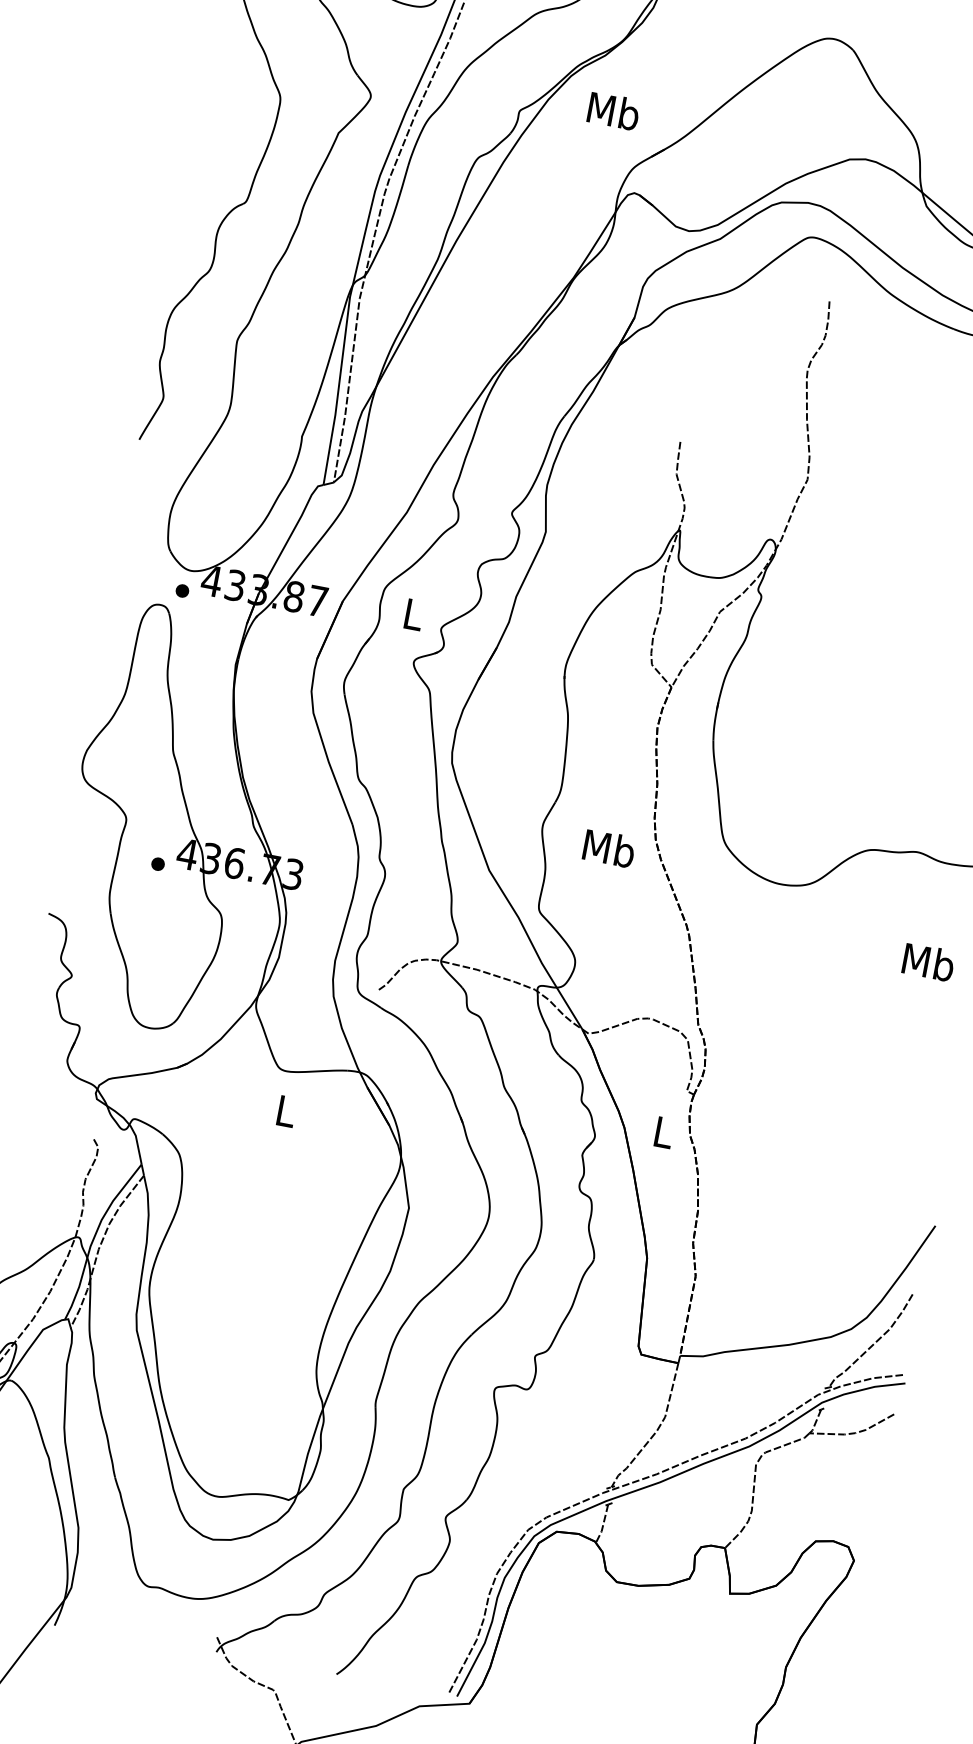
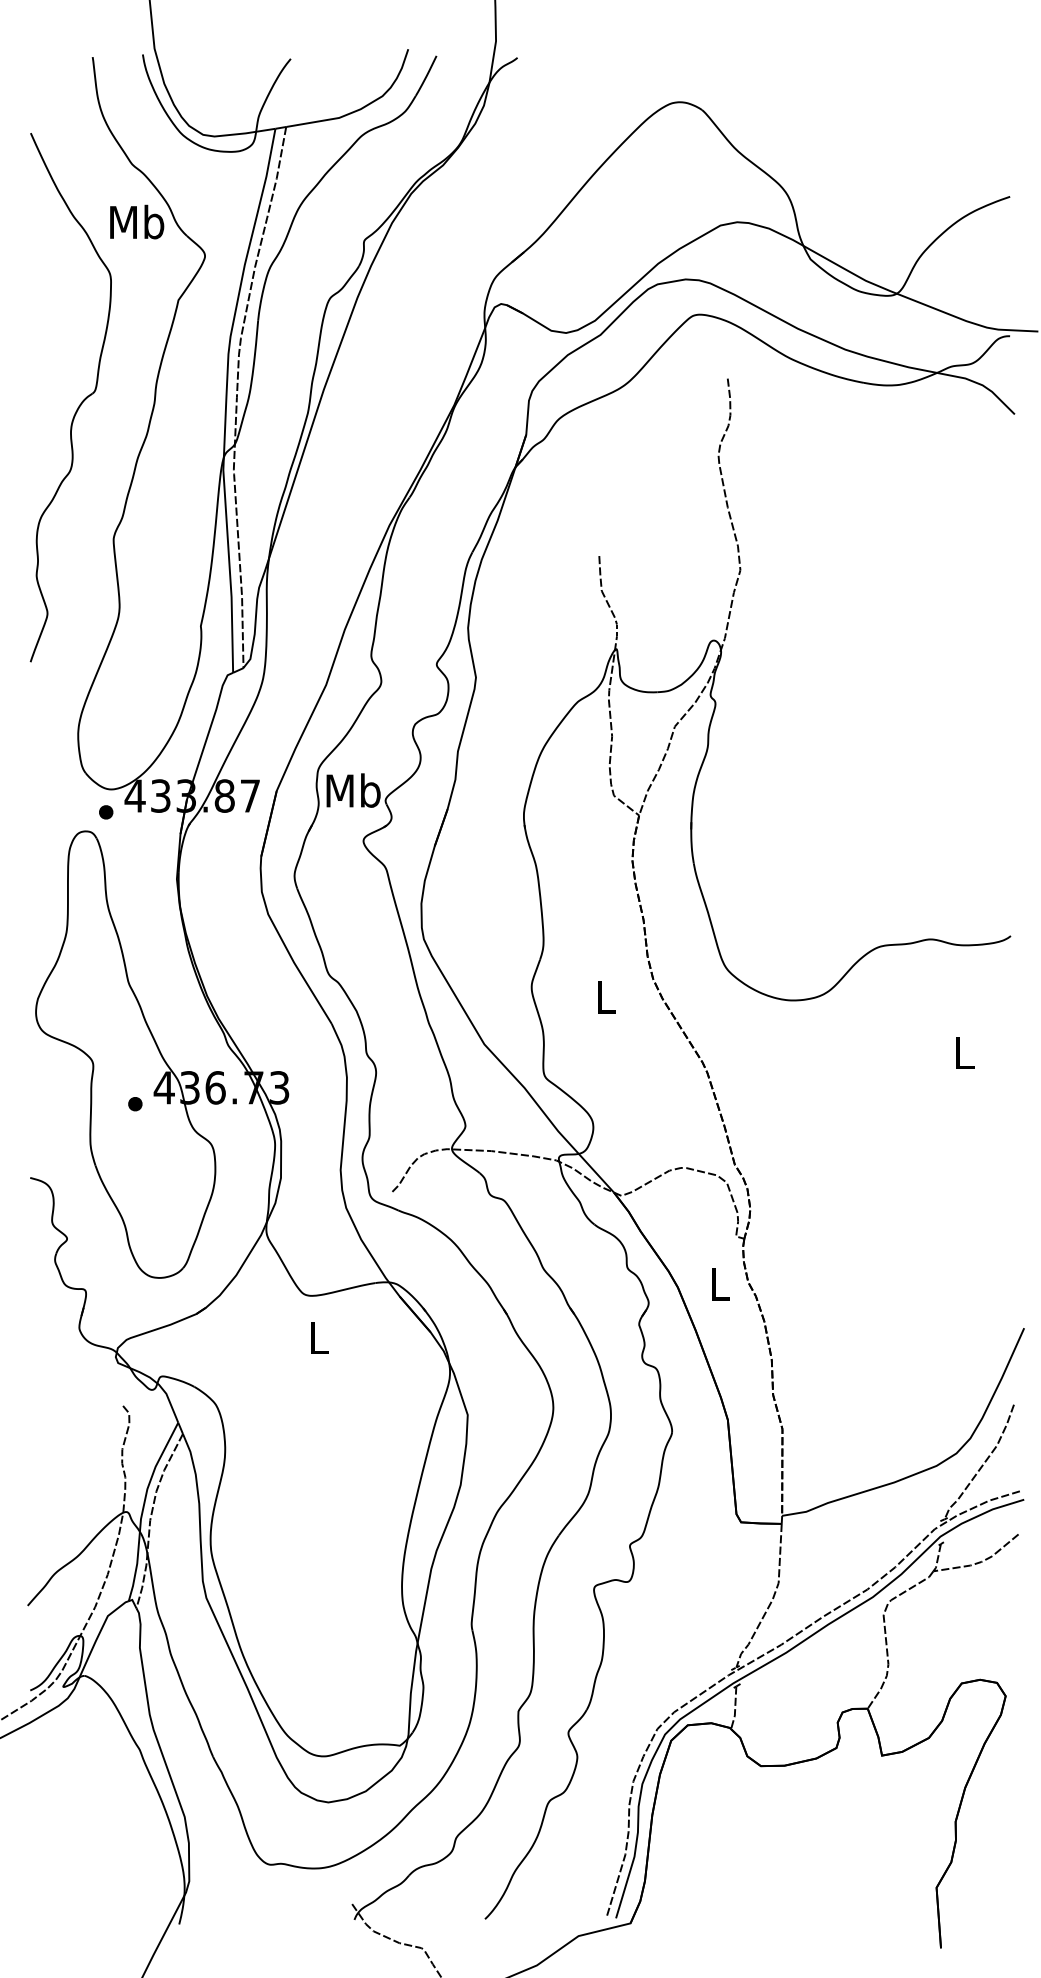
text: (614, 110) -> (137, 221), moved
text: (413, 614) -> (353, 790), L -> Mb
text: (609, 848) -> (606, 997), Mb -> L
text: (928, 962) -> (964, 1052), Mb -> L

